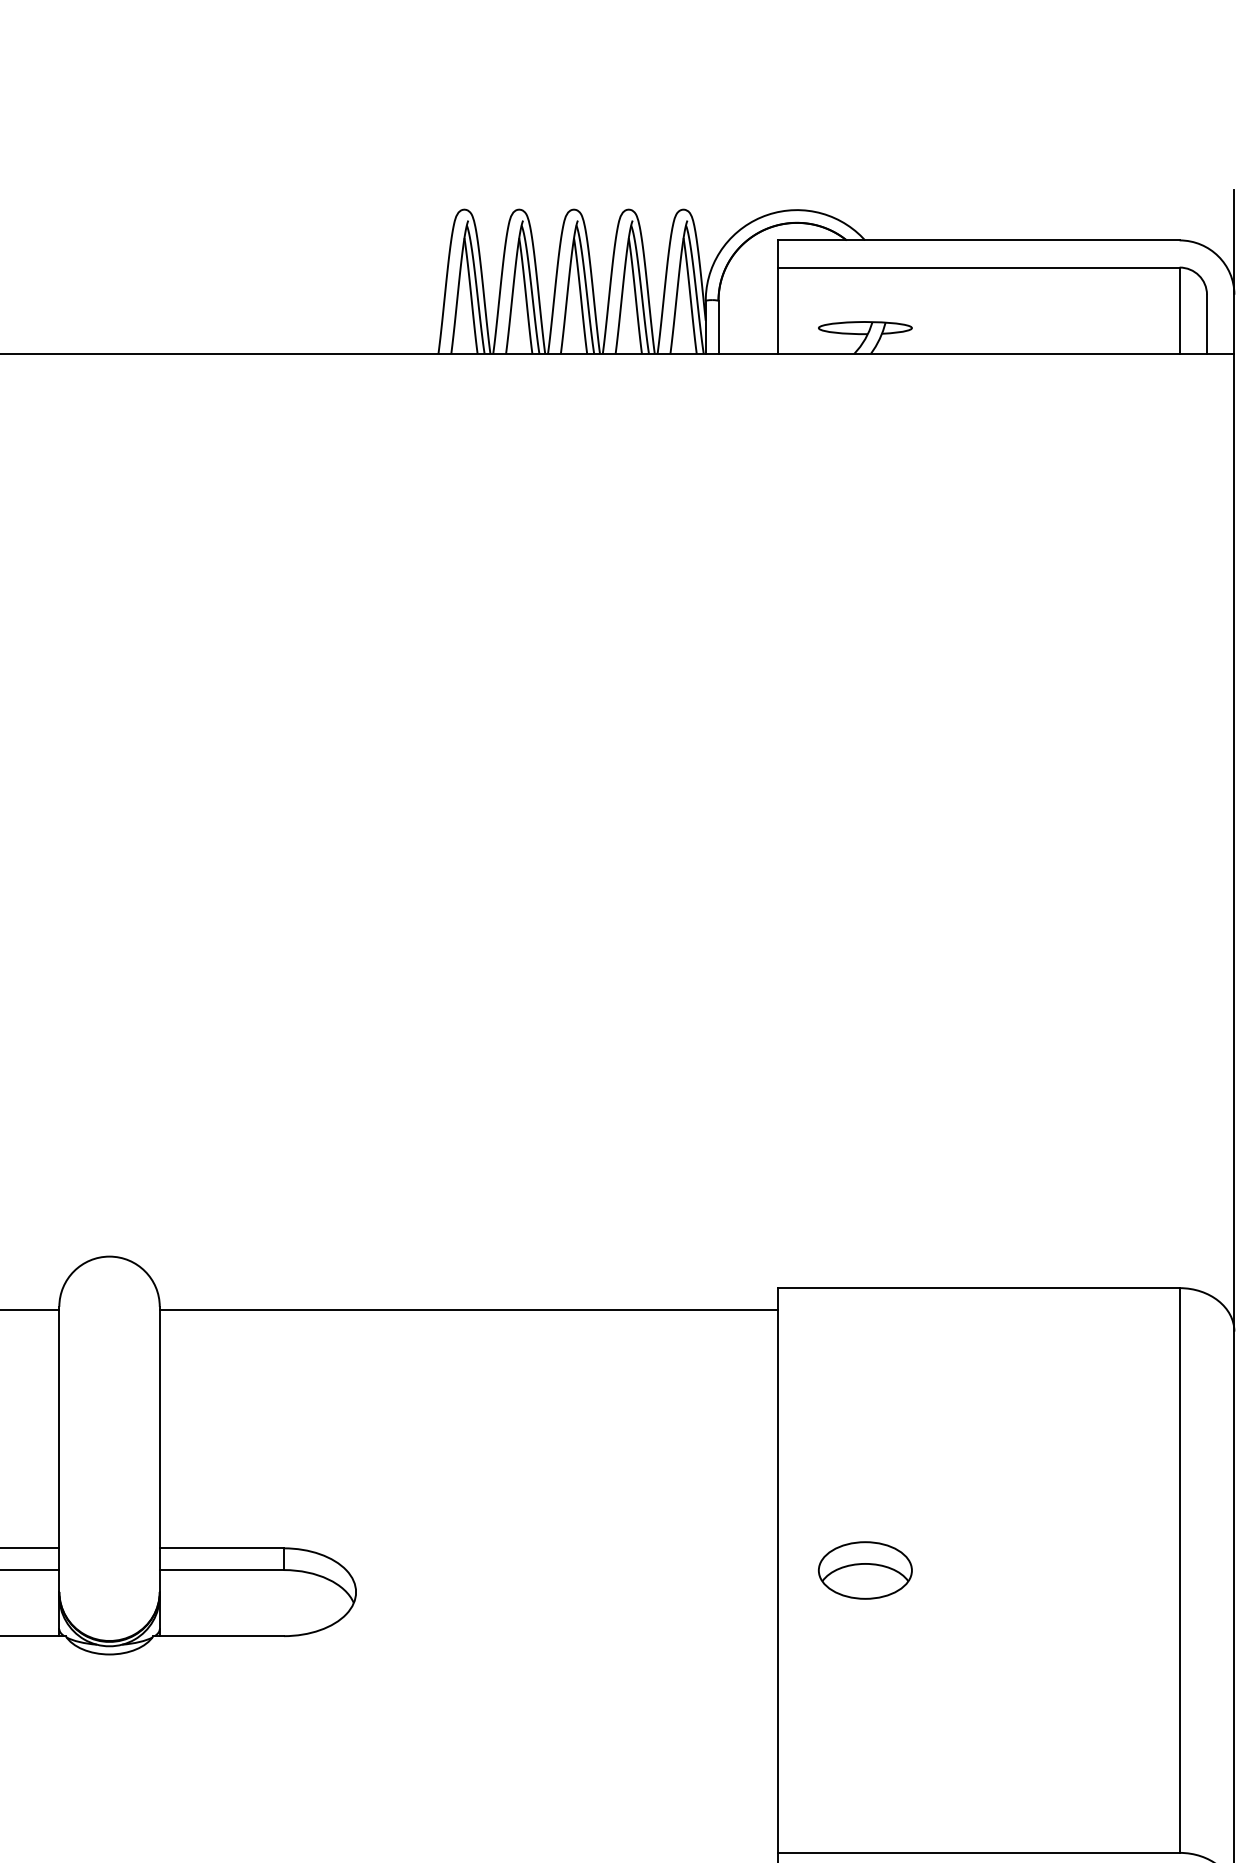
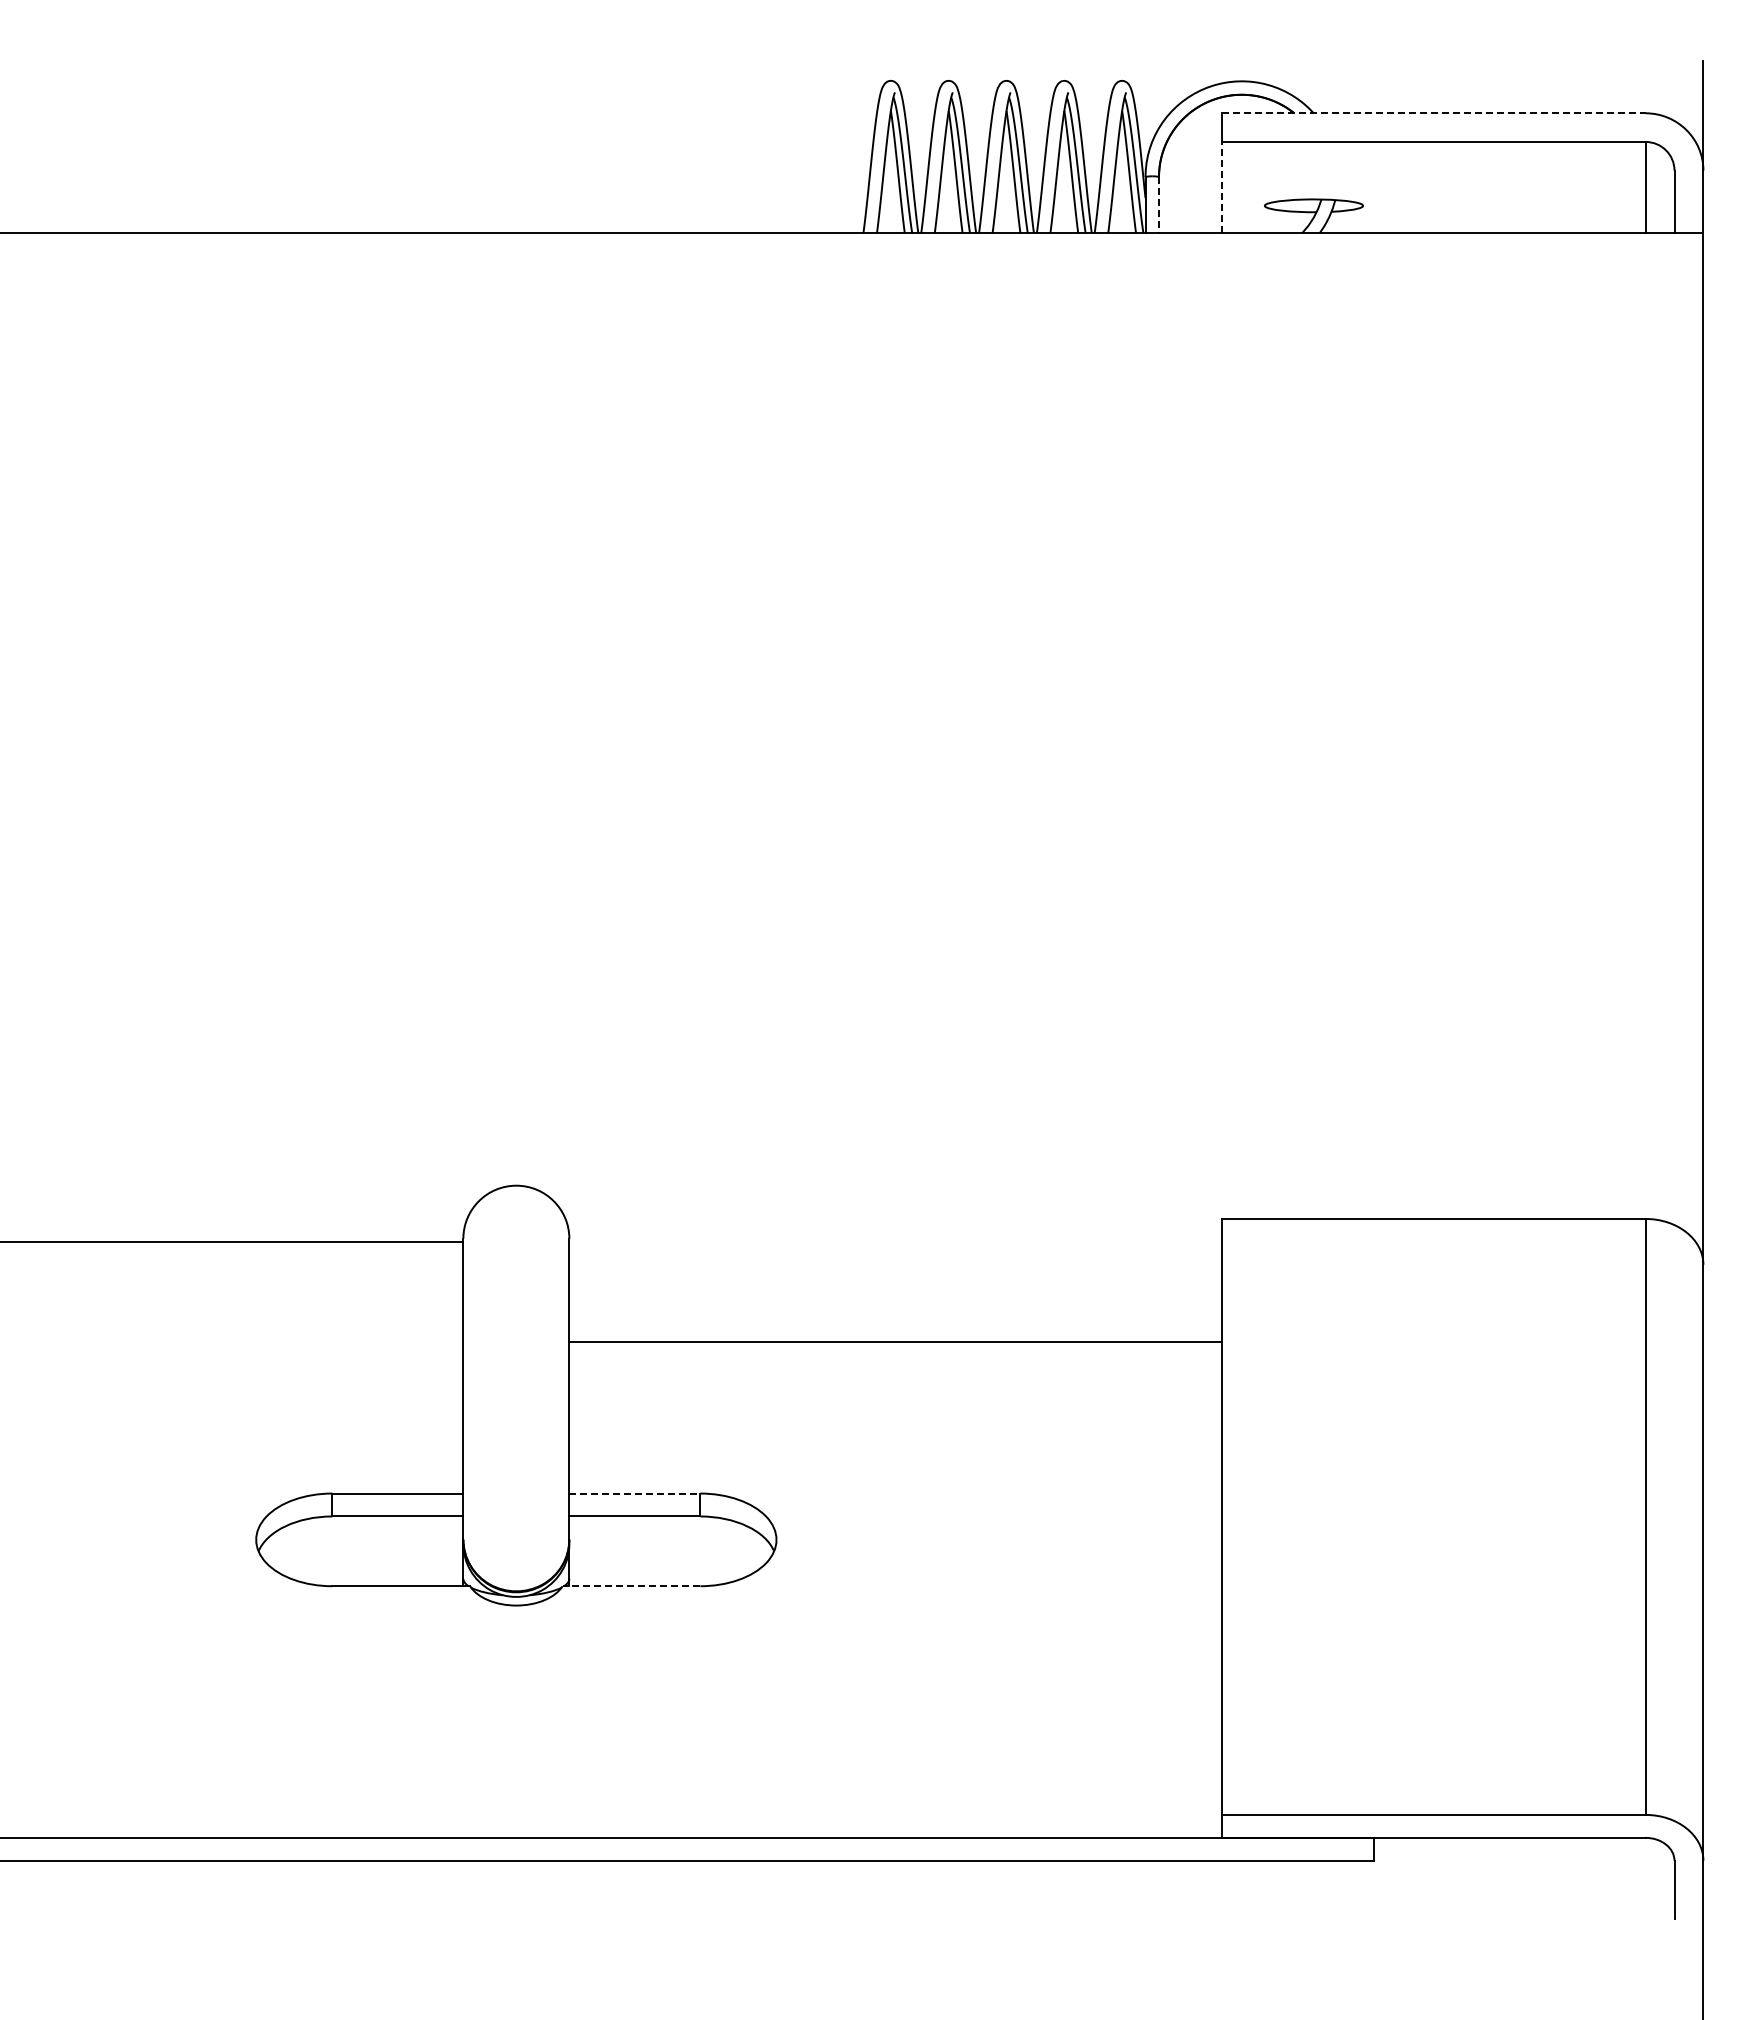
line: (979, 240) -> (1434, 113), solid -> dashed
line: (777, 310) -> (1221, 187), solid -> dashed
line: (718, 327) -> (1158, 205), solid -> dashed
line: (468, 1309) -> (895, 1341), moved
line: (221, 1548) -> (634, 1493), solid -> dashed
part: (864, 1570) -> (1313, 1516), removed
line: (218, 1636) -> (631, 1586), solid -> dashed

